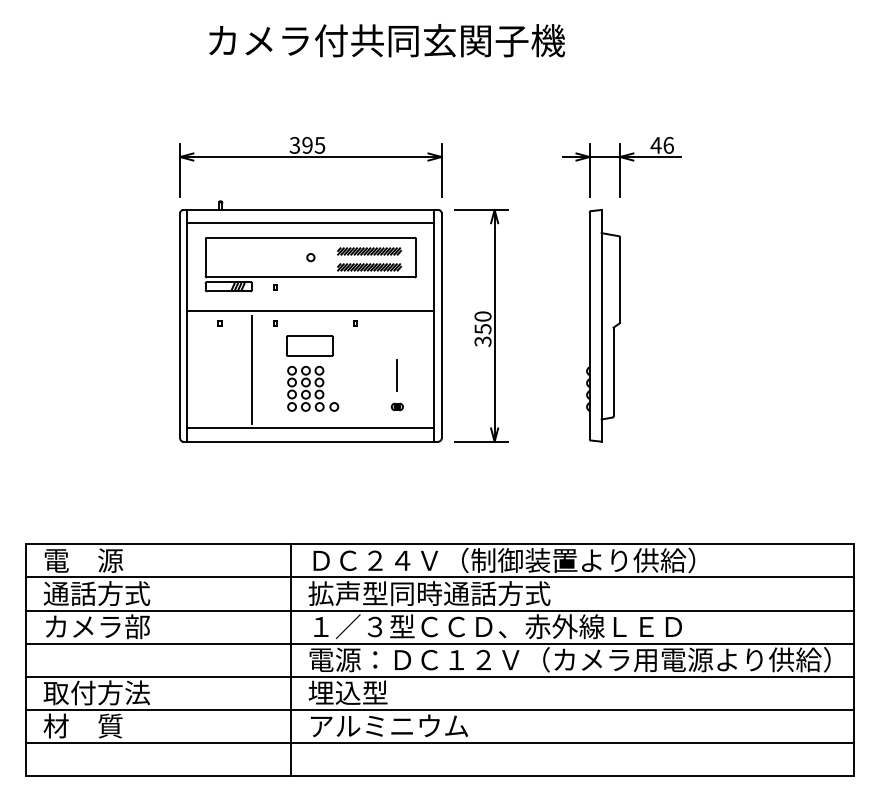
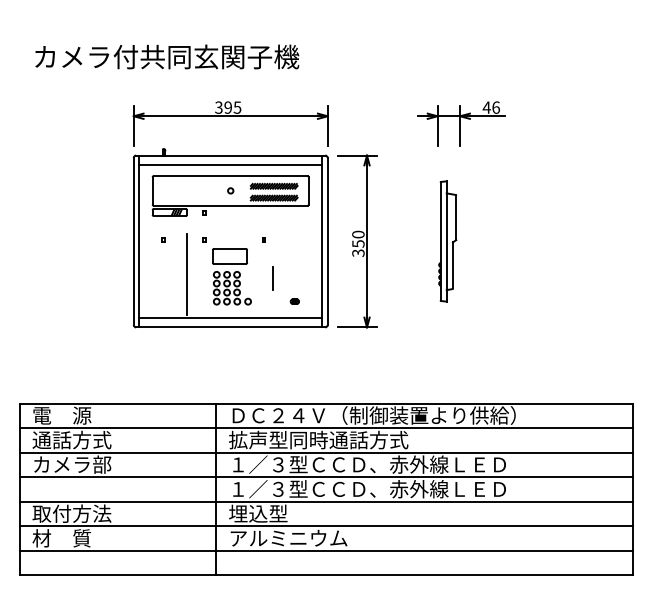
text: (387, 40) -> (167, 56), moved
line: (310, 311) -> (230, 230), removed
part: (603, 325) -> (447, 241), size x0.7
line: (396, 375) -> (272, 278), moved
text: (569, 658) -> (422, 488), 電源：ＤＣ１２Ｖ（カメラ用電源より供給） -> １／３型ＣＣＤ、赤外線ＬＥＤ

